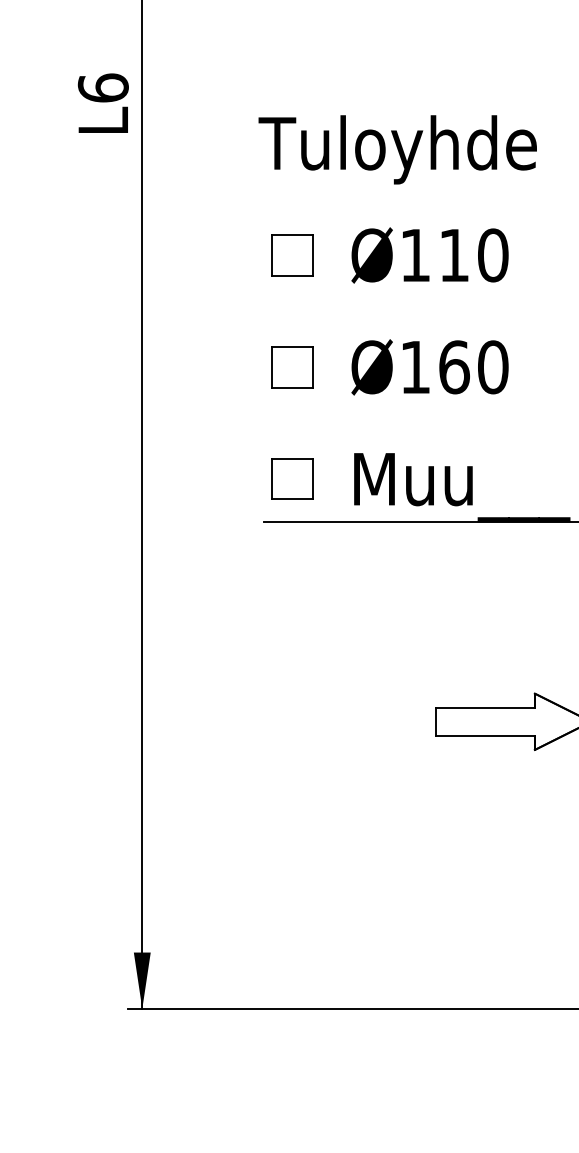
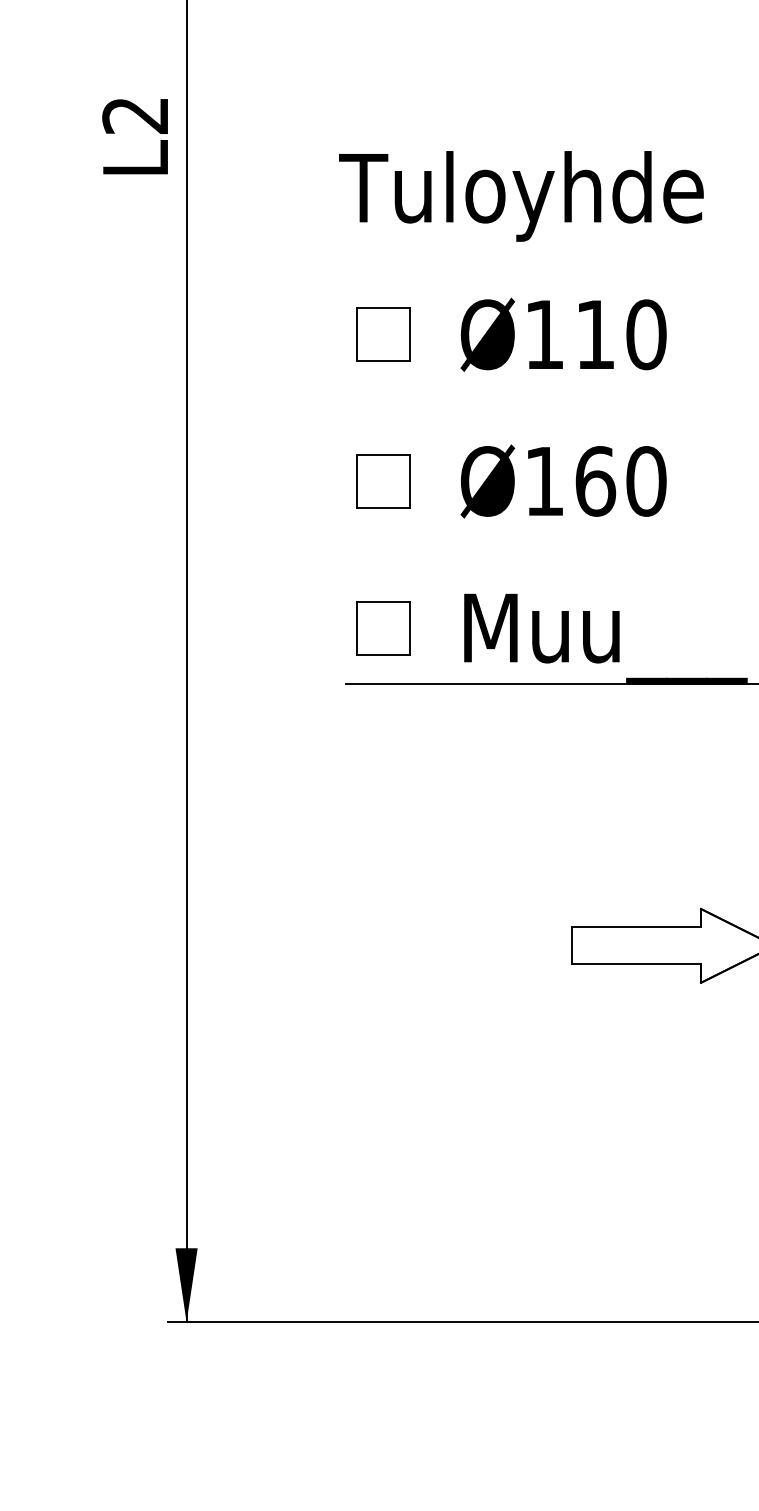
text: (103, 88) -> (135, 115), L6 -> L2

